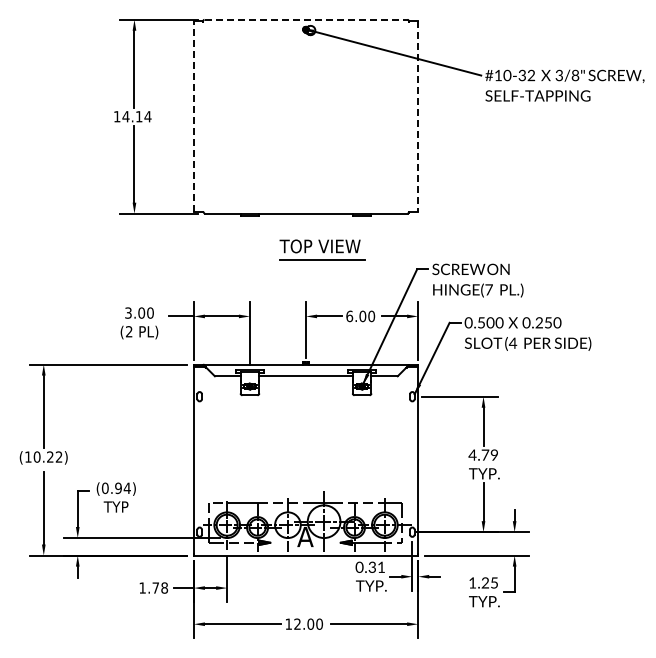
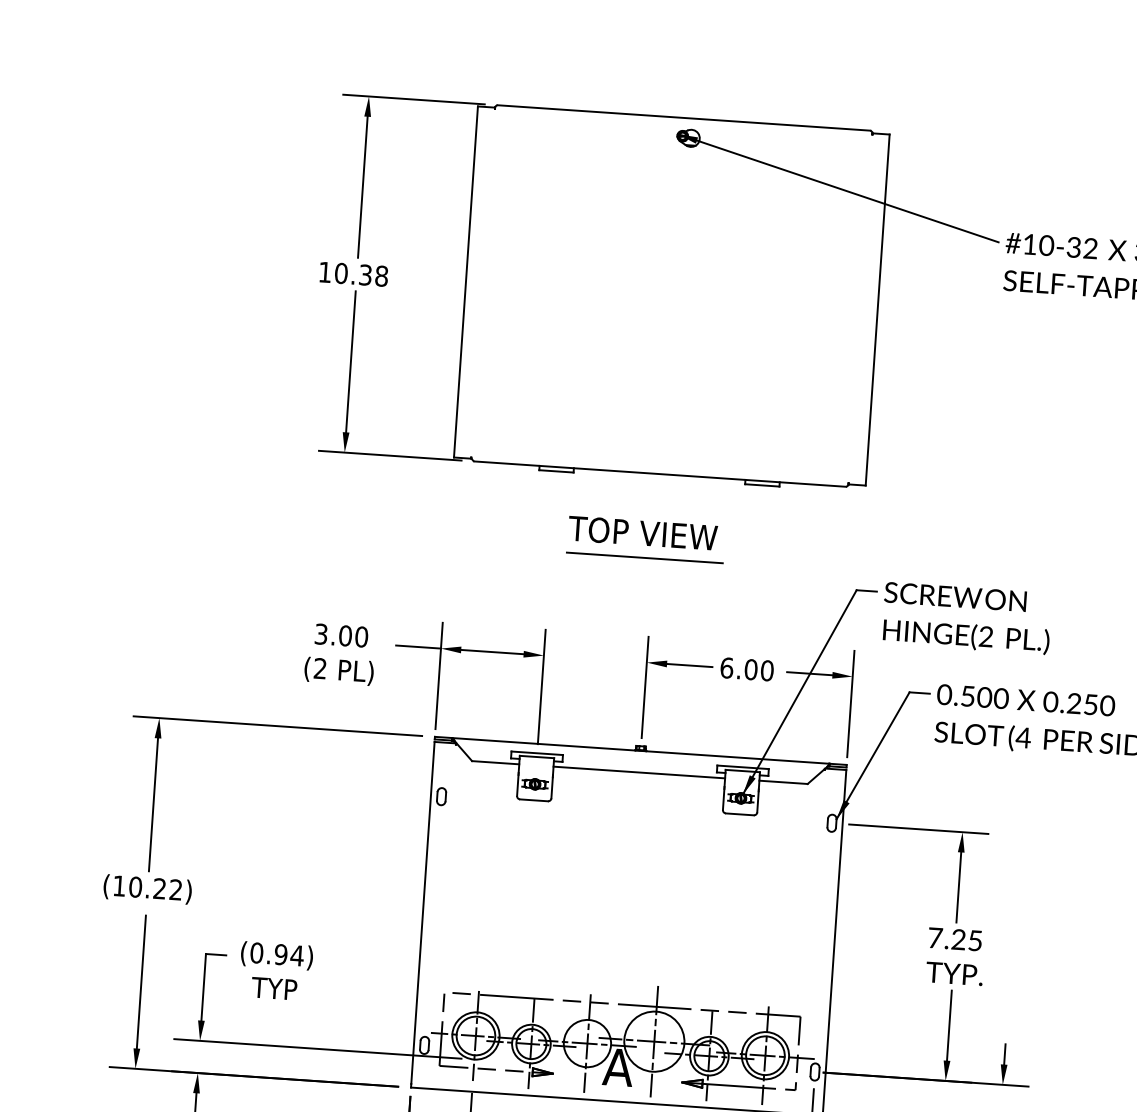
line: (306, 19) -> (684, 117), dashed -> solid
text: (136, 116) -> (360, 274), 14.14 -> 10.38
line: (193, 116) -> (465, 281), dashed -> solid
line: (418, 116) -> (878, 309), dashed -> solid
part: (322, 249) -> (646, 539), moved
text: (488, 289) -> (985, 636), (7 -> (2
text: (482, 454) -> (953, 938), 4.79 -> 7.25

